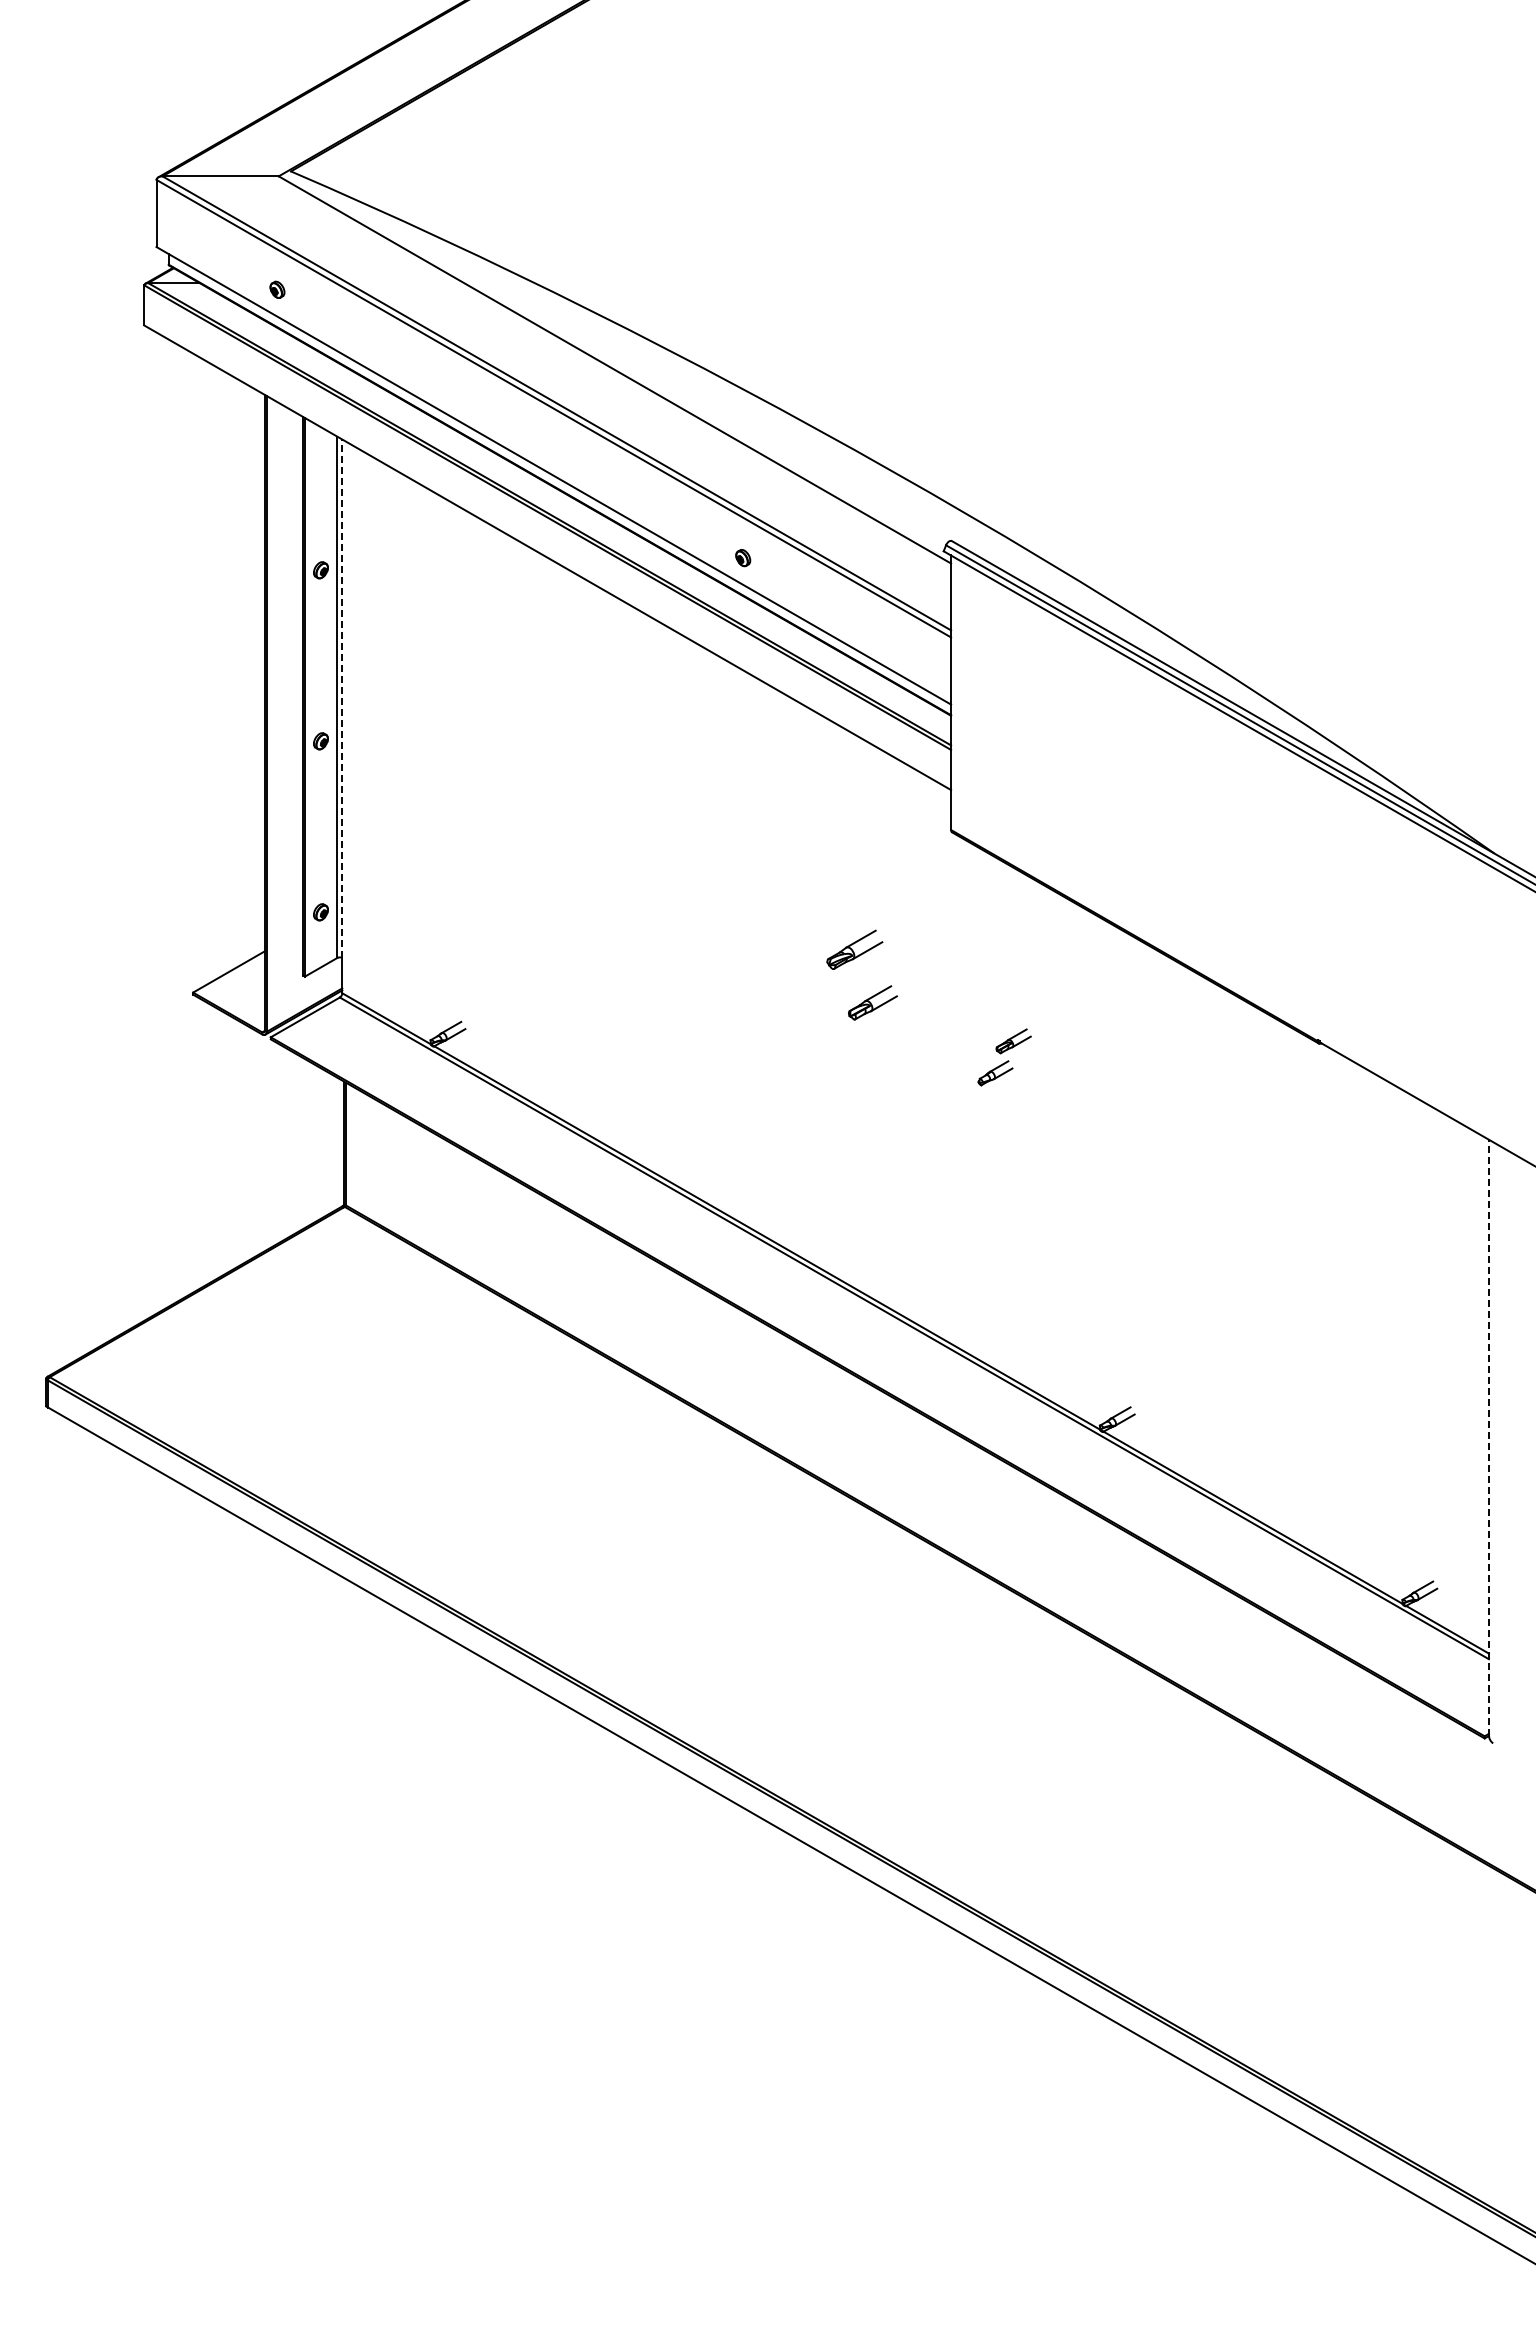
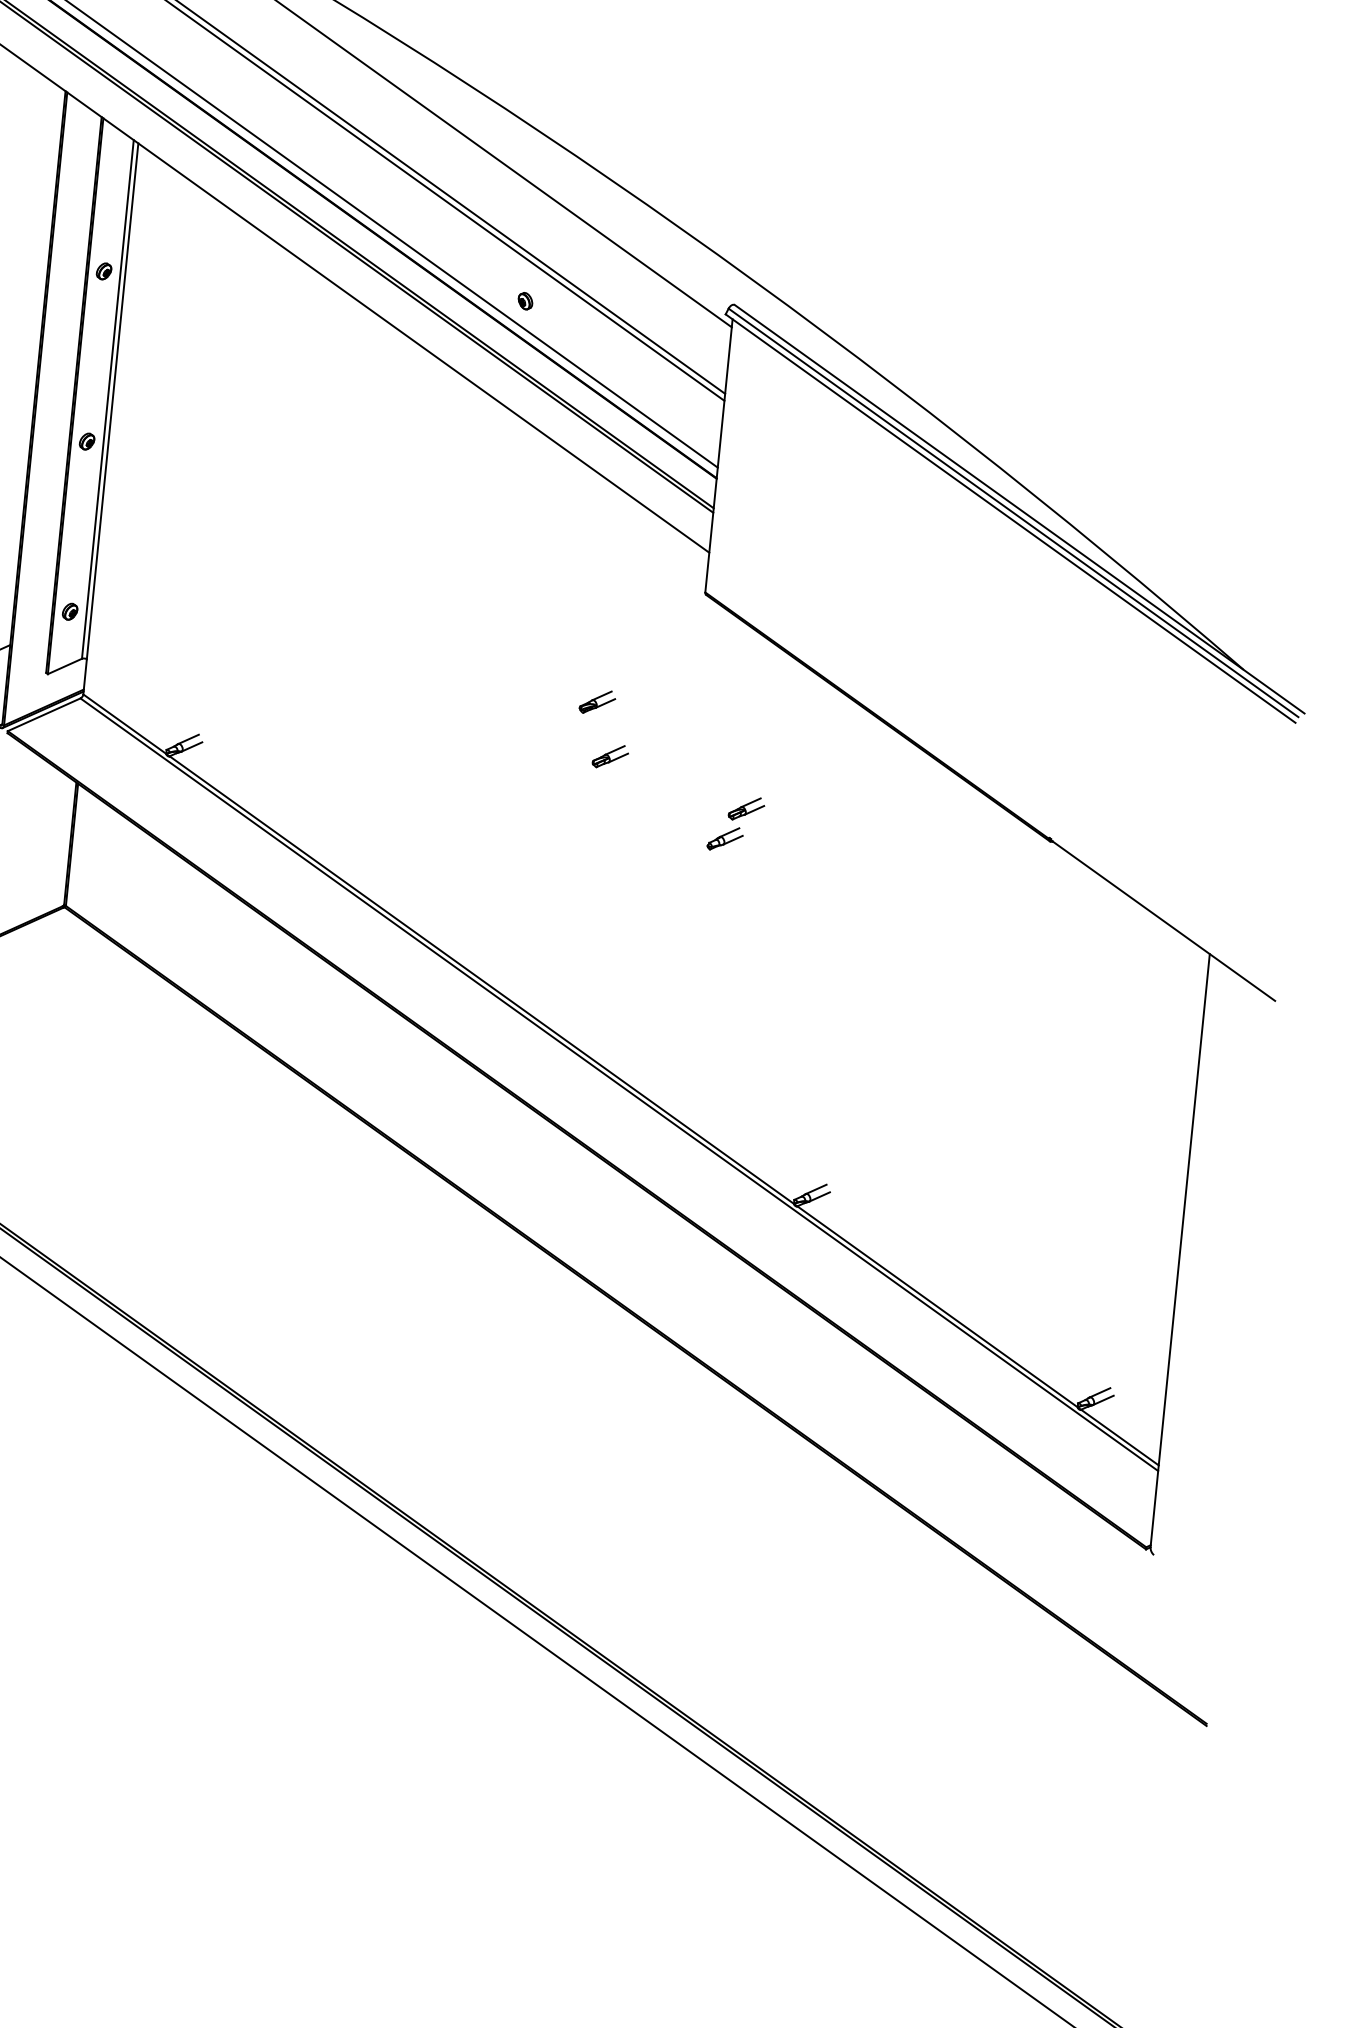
line: (342, 698) -> (112, 401), dashed -> solid
part: (854, 949) -> (597, 701), size x0.62
part: (873, 1002) -> (610, 756), size x0.71
line: (1488, 1437) -> (1179, 1250), dashed -> solid

